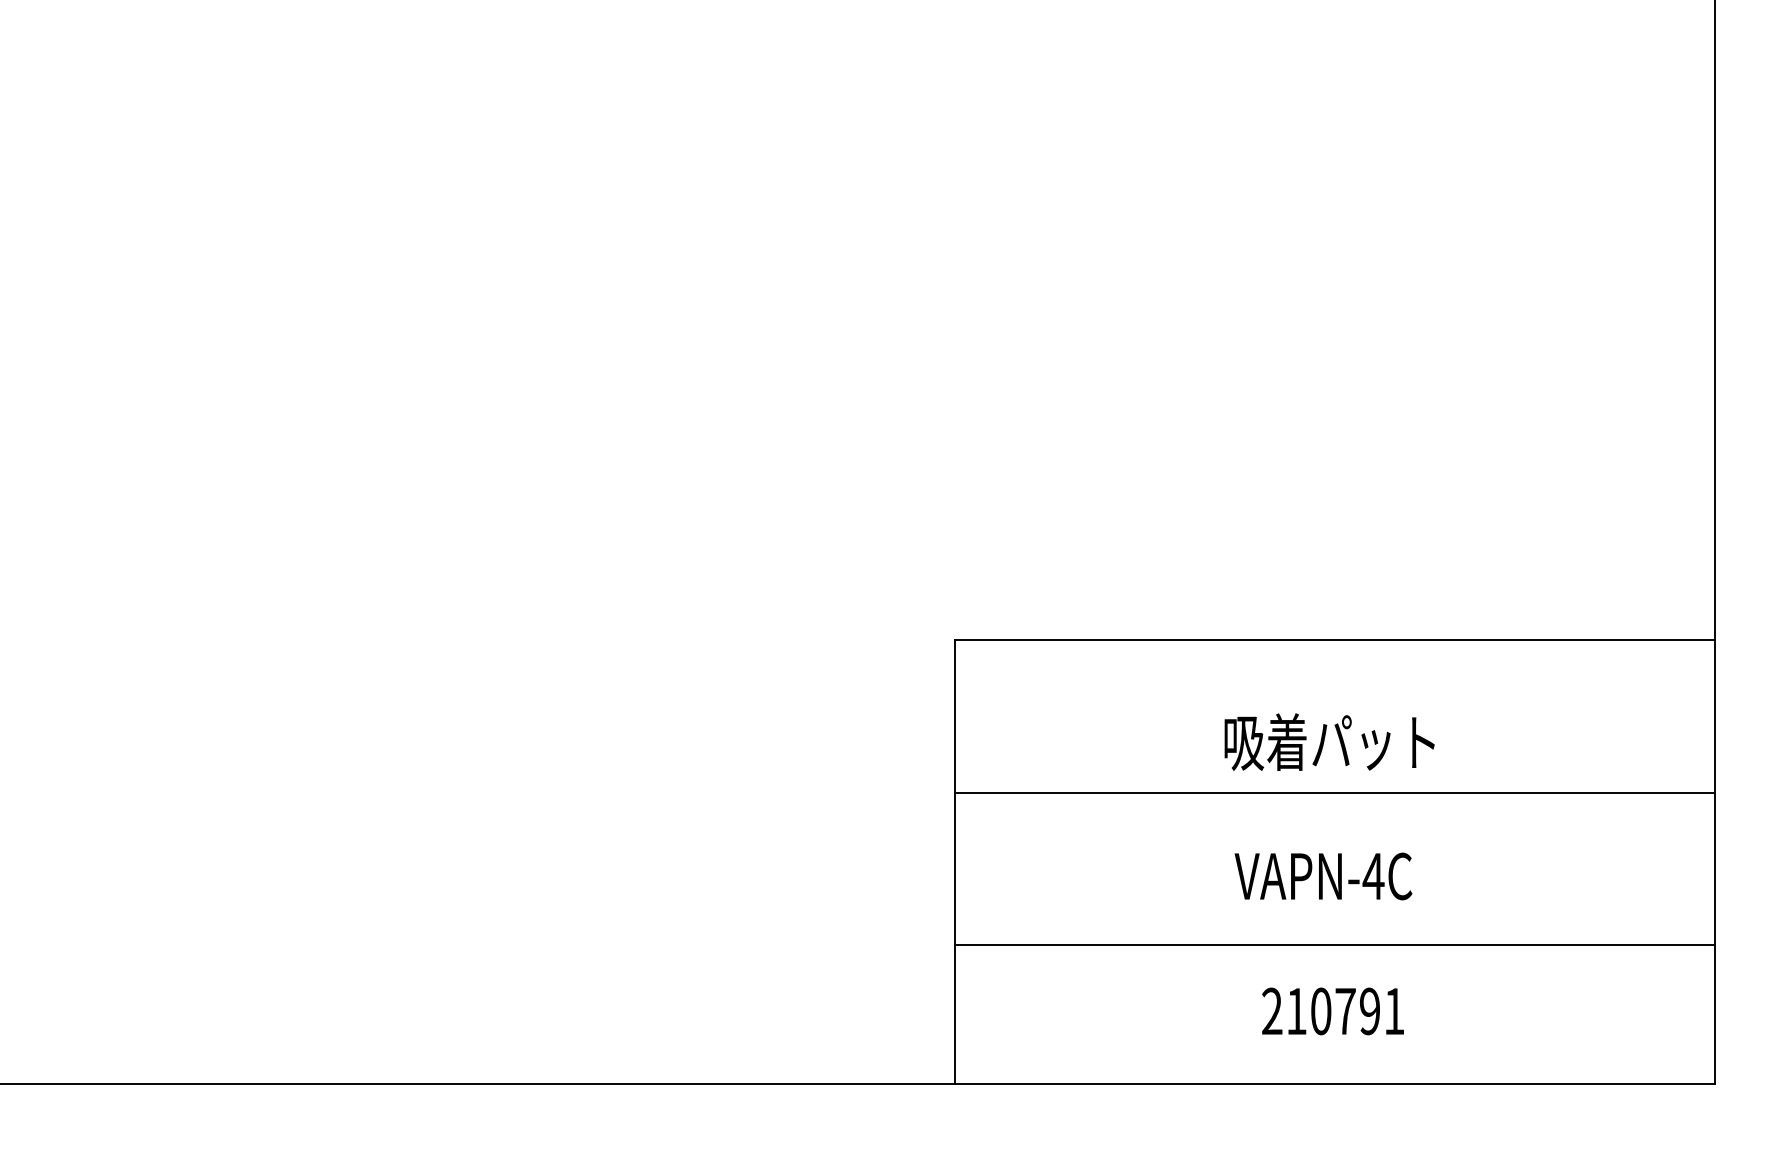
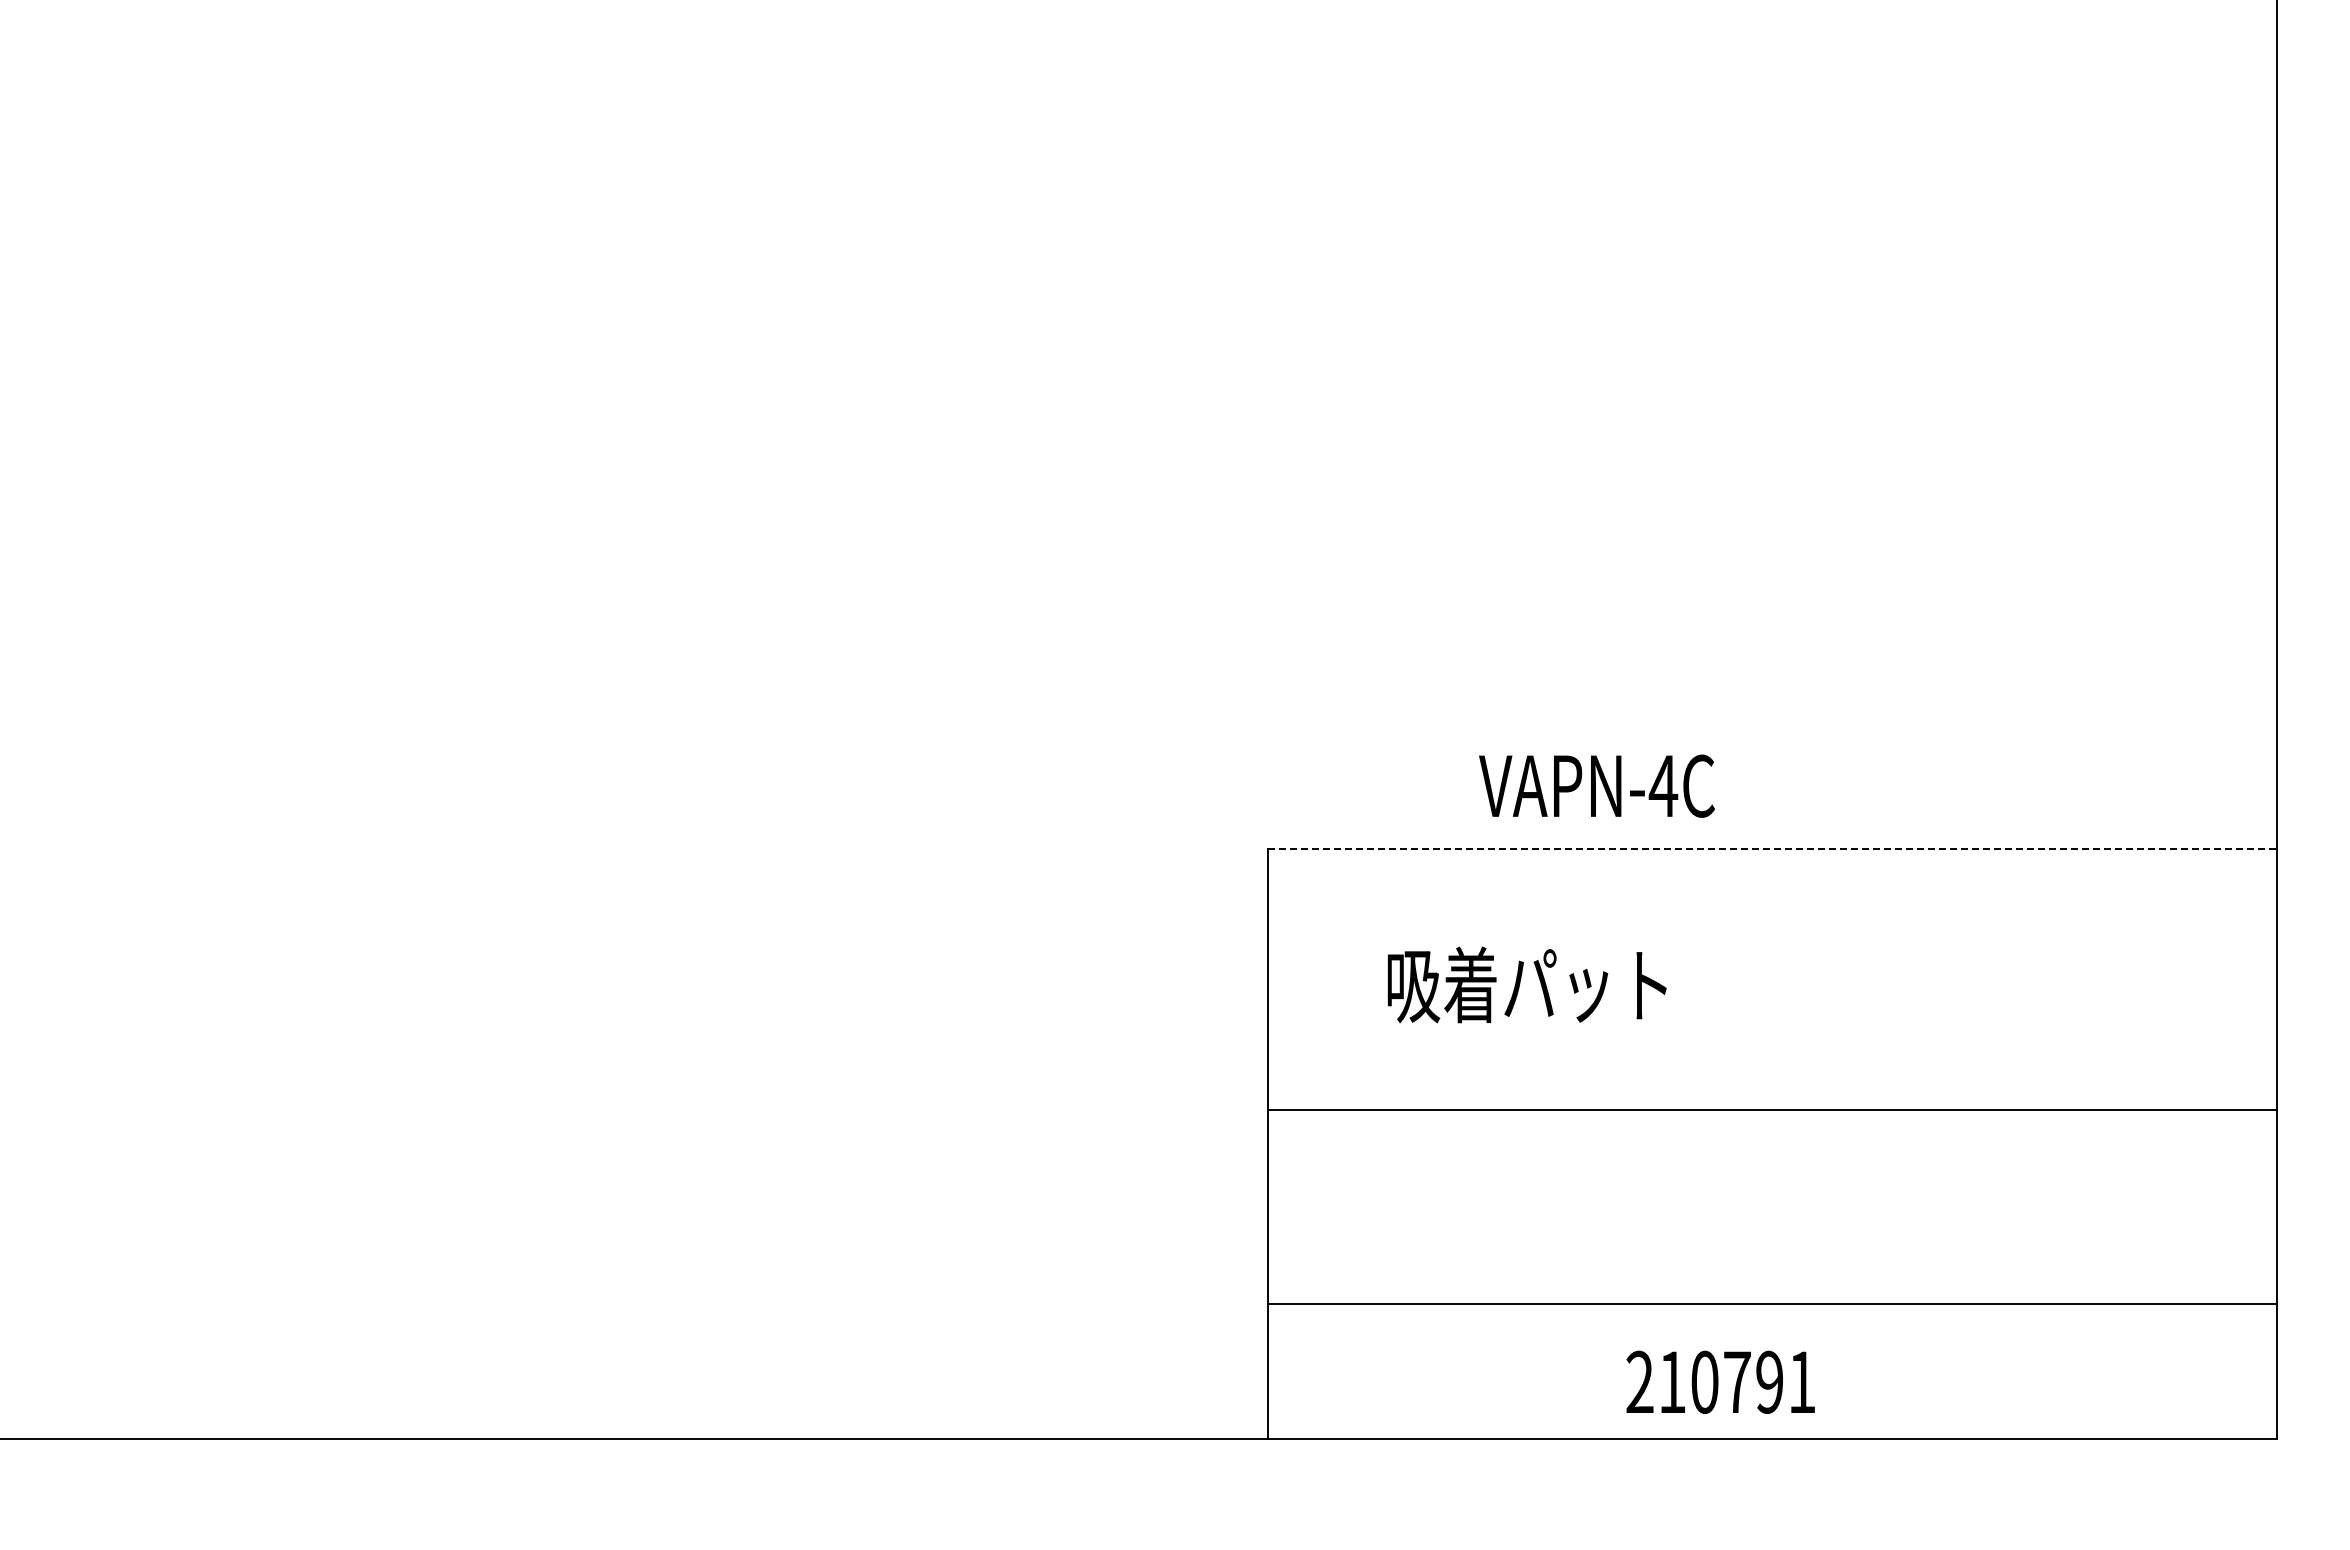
line: (1335, 640) -> (1773, 849), solid -> dashed
text: (1329, 741) -> (1526, 984), moved
line: (1335, 792) -> (1772, 1109), moved
text: (1323, 875) -> (1596, 785), moved
line: (1335, 945) -> (1772, 1304), moved
text: (1332, 1010) -> (1720, 1381), moved

